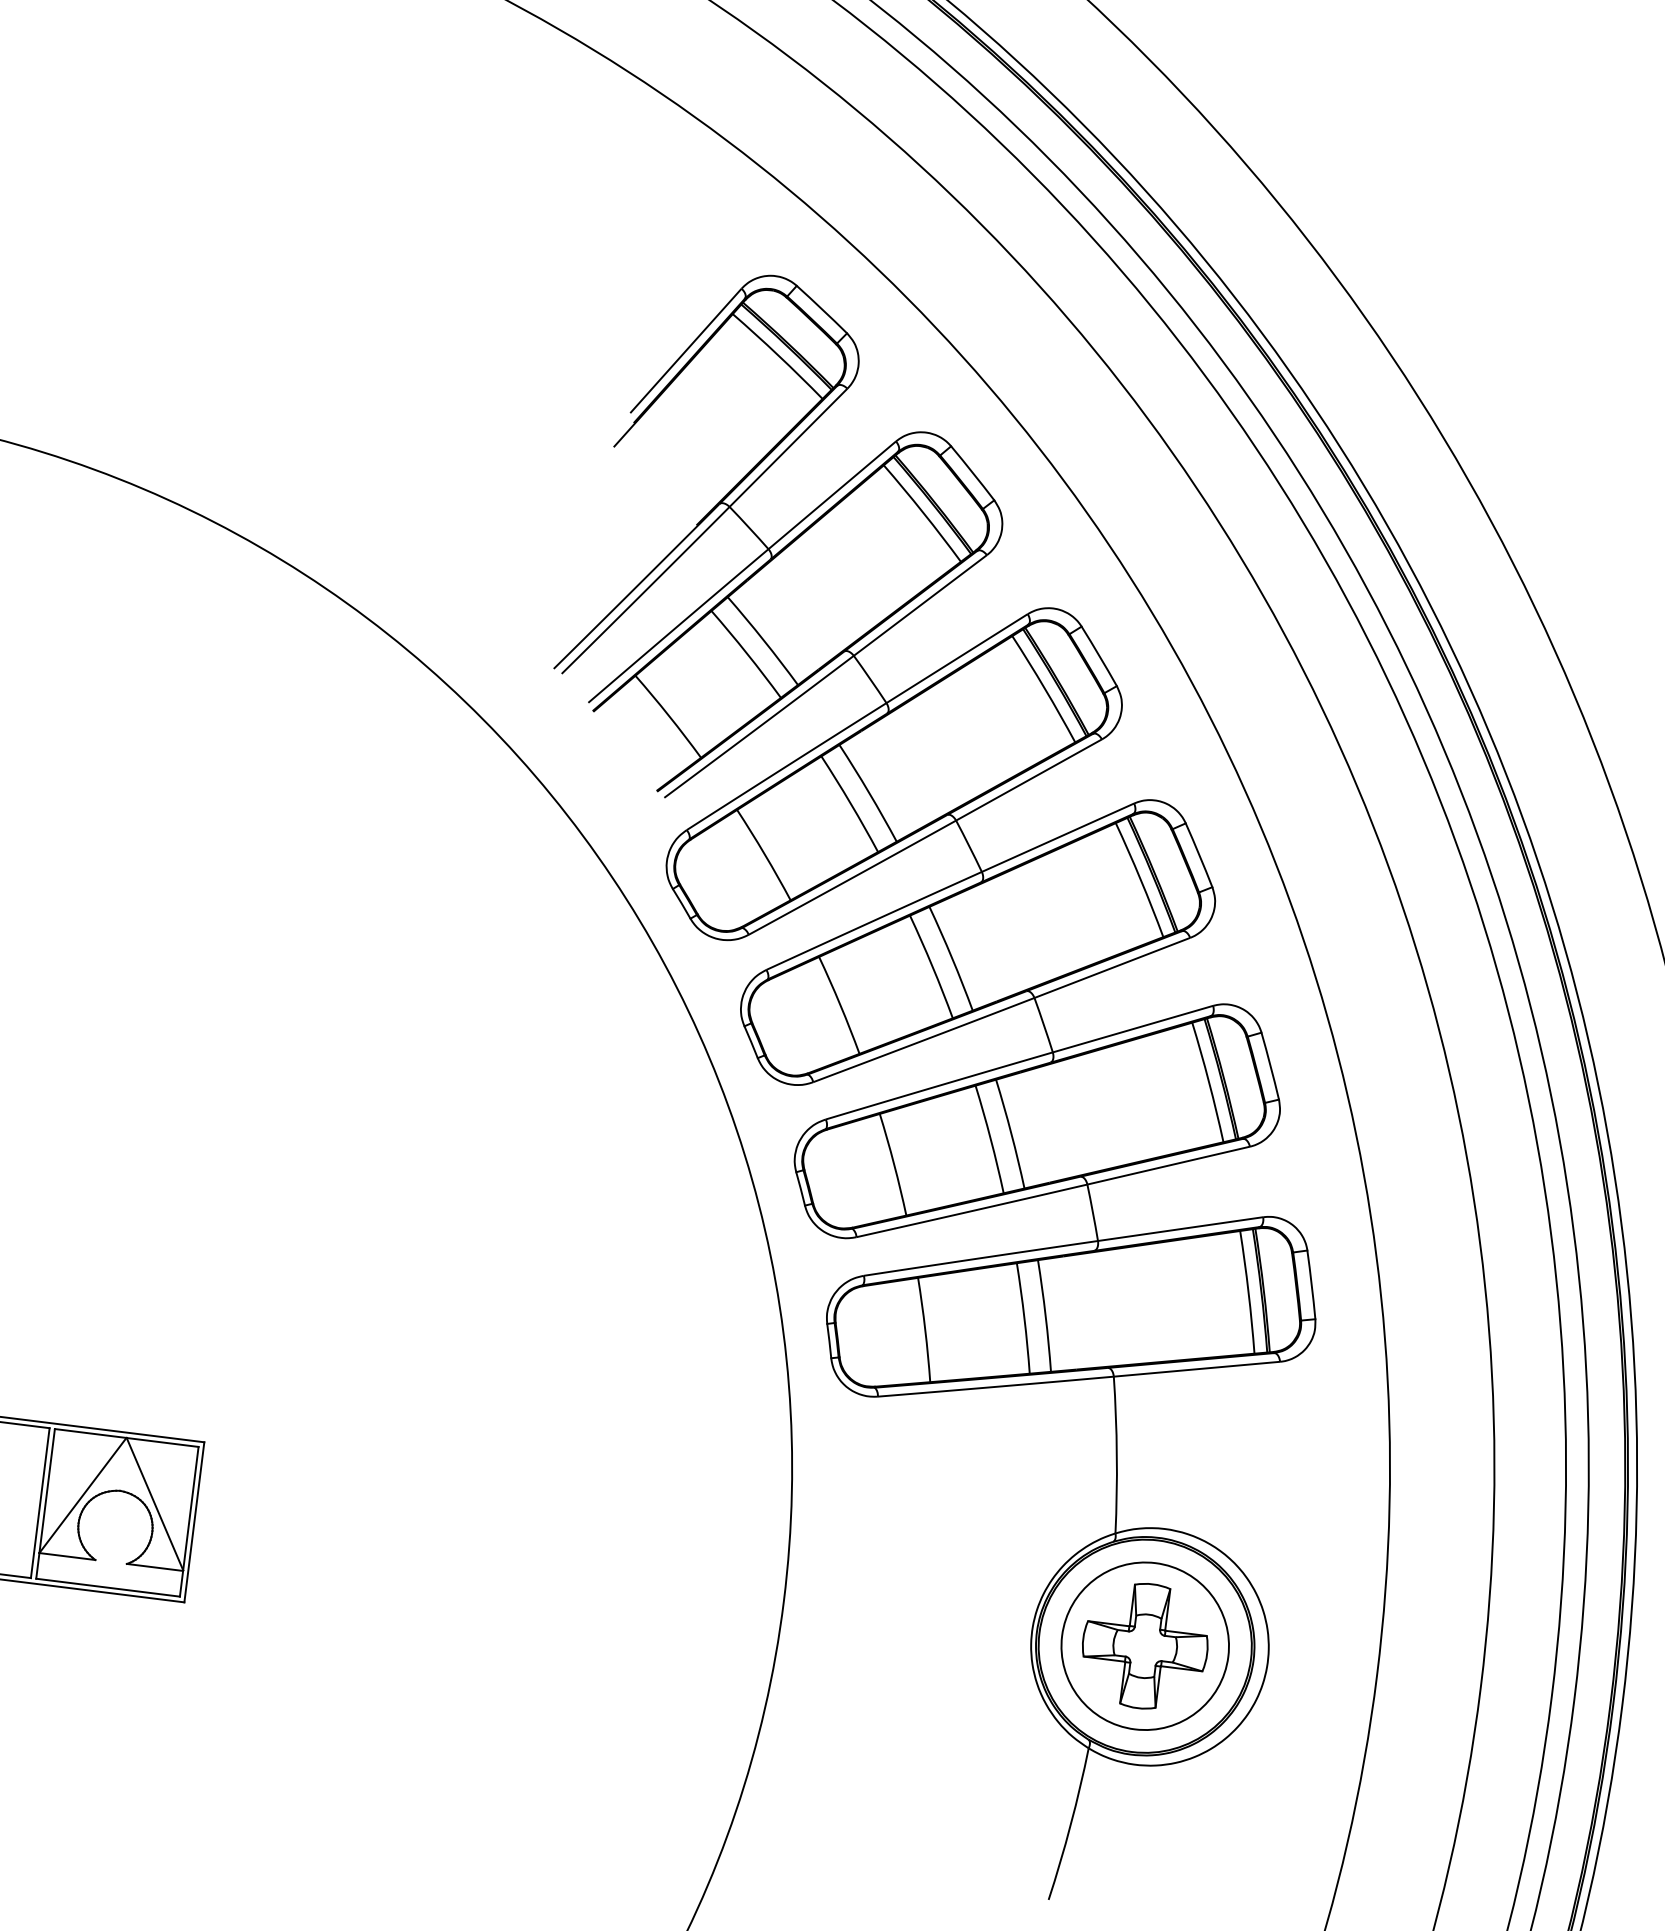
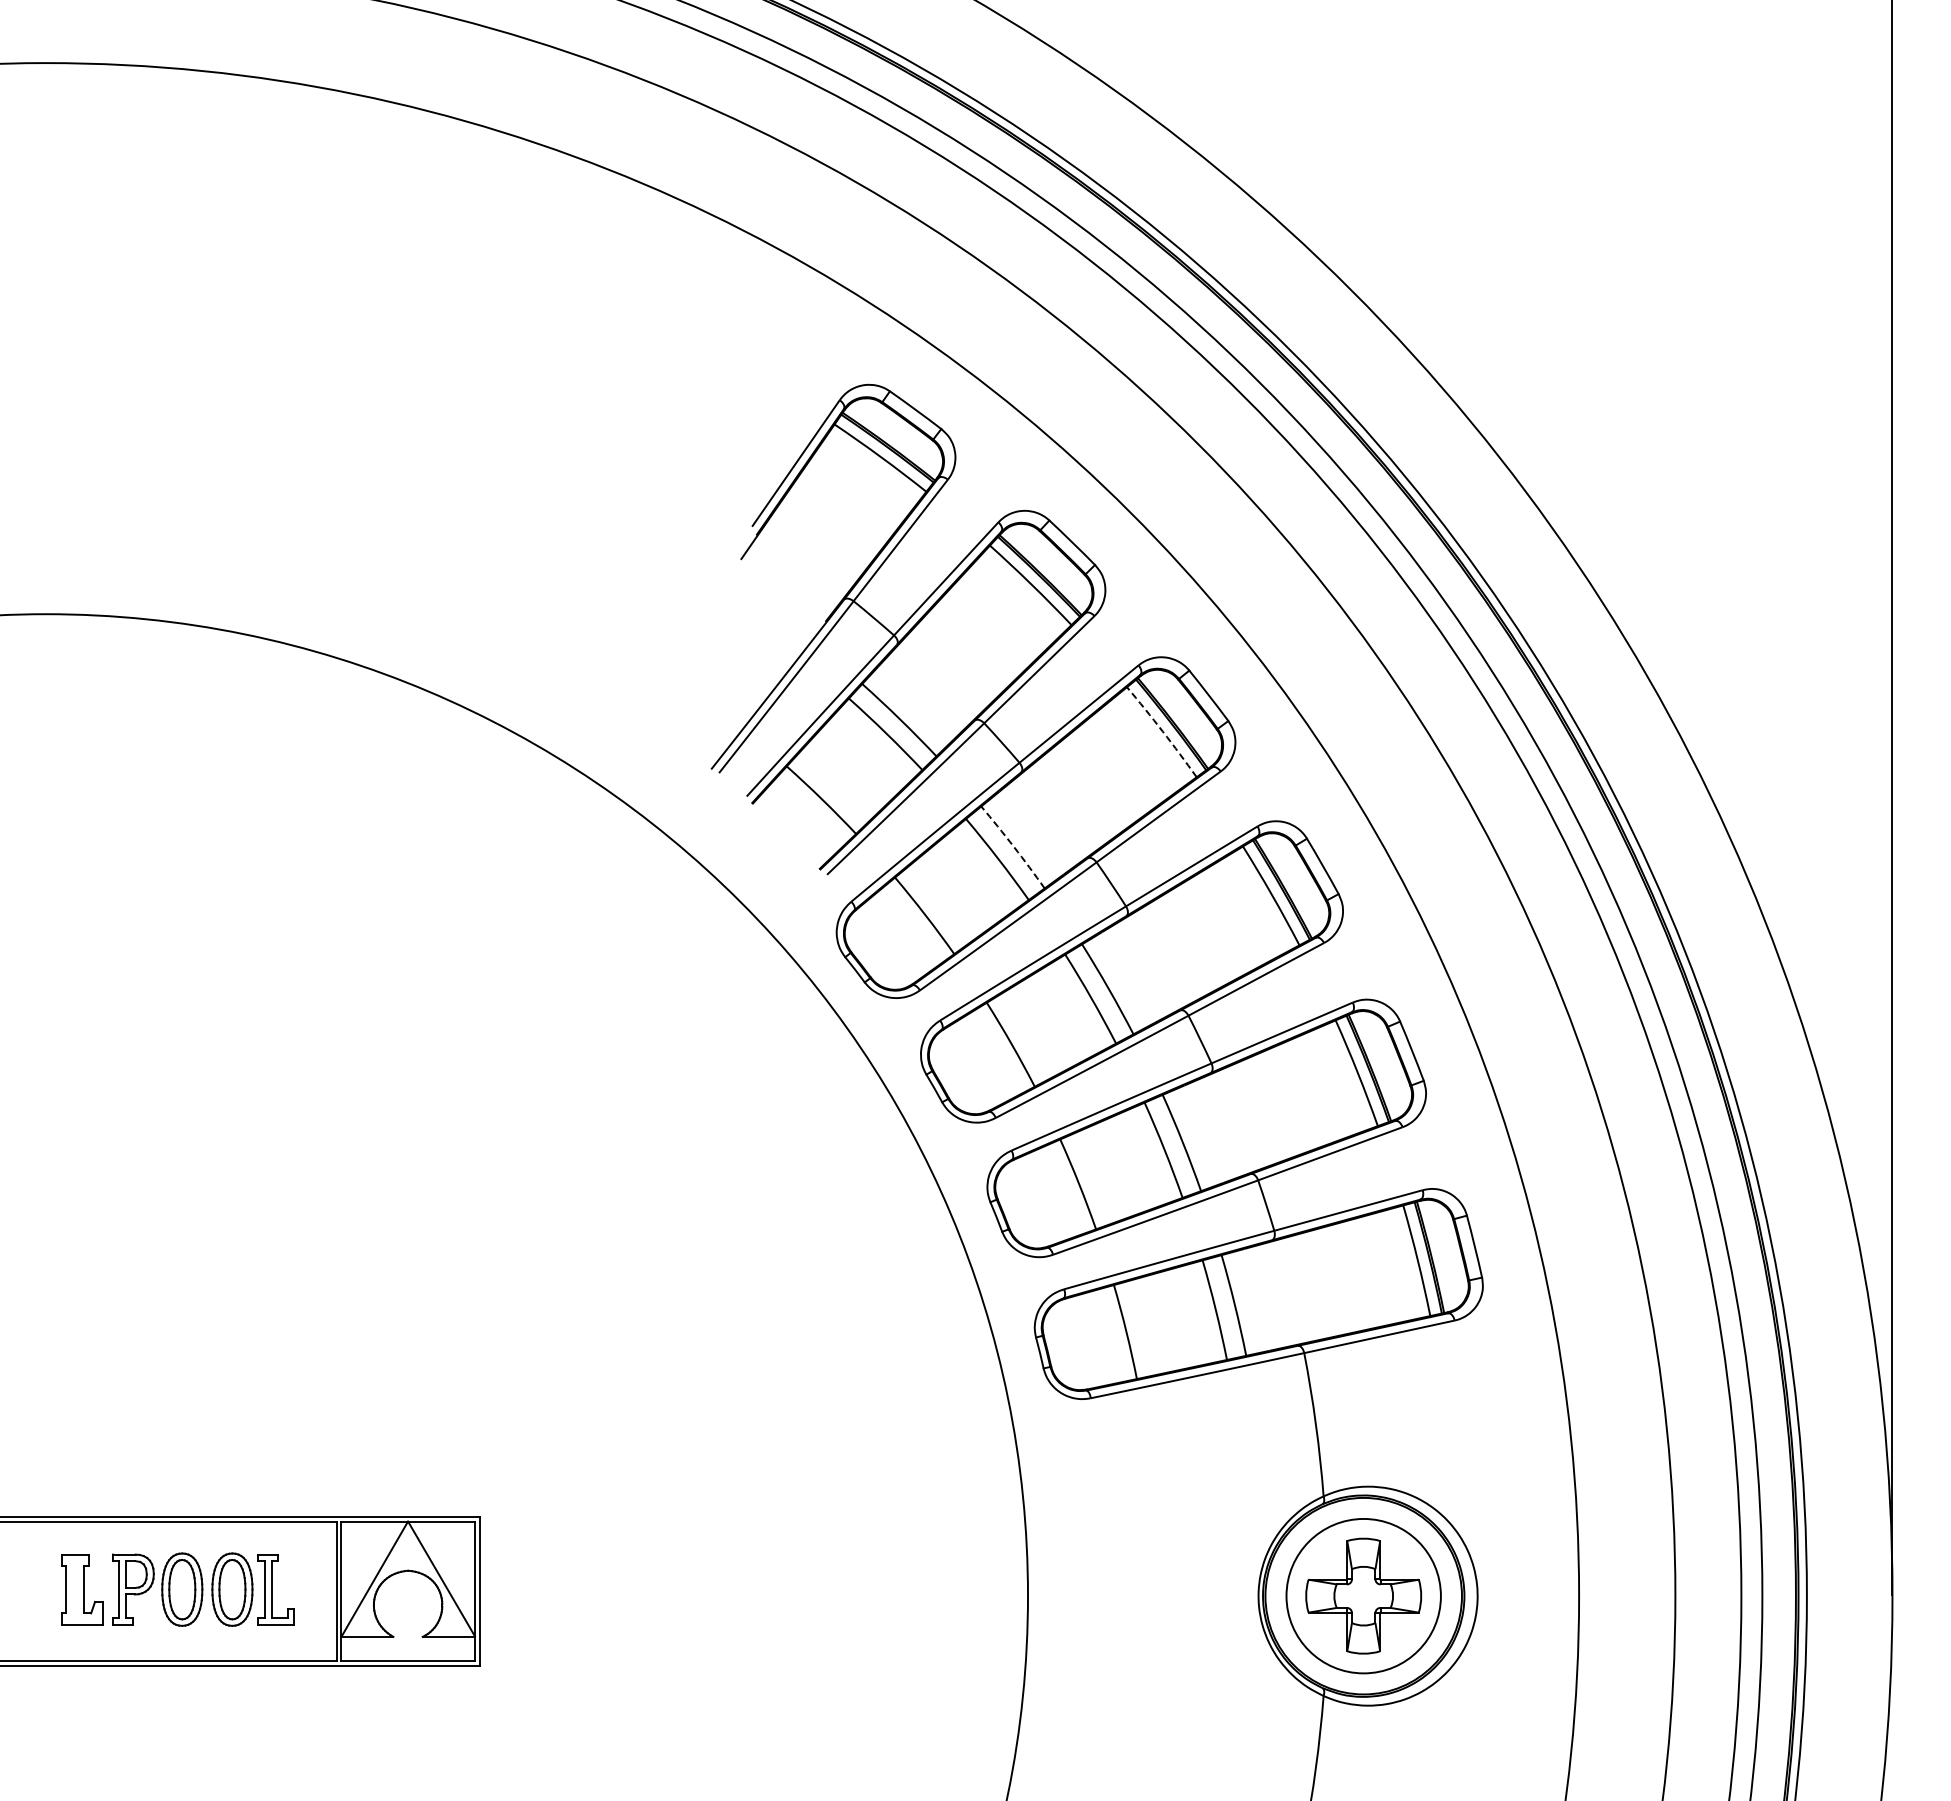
arc: (1044, 688) -> (1162, 731), solid -> dashed
arc: (868, 792) -> (1013, 846), solid -> dashed

